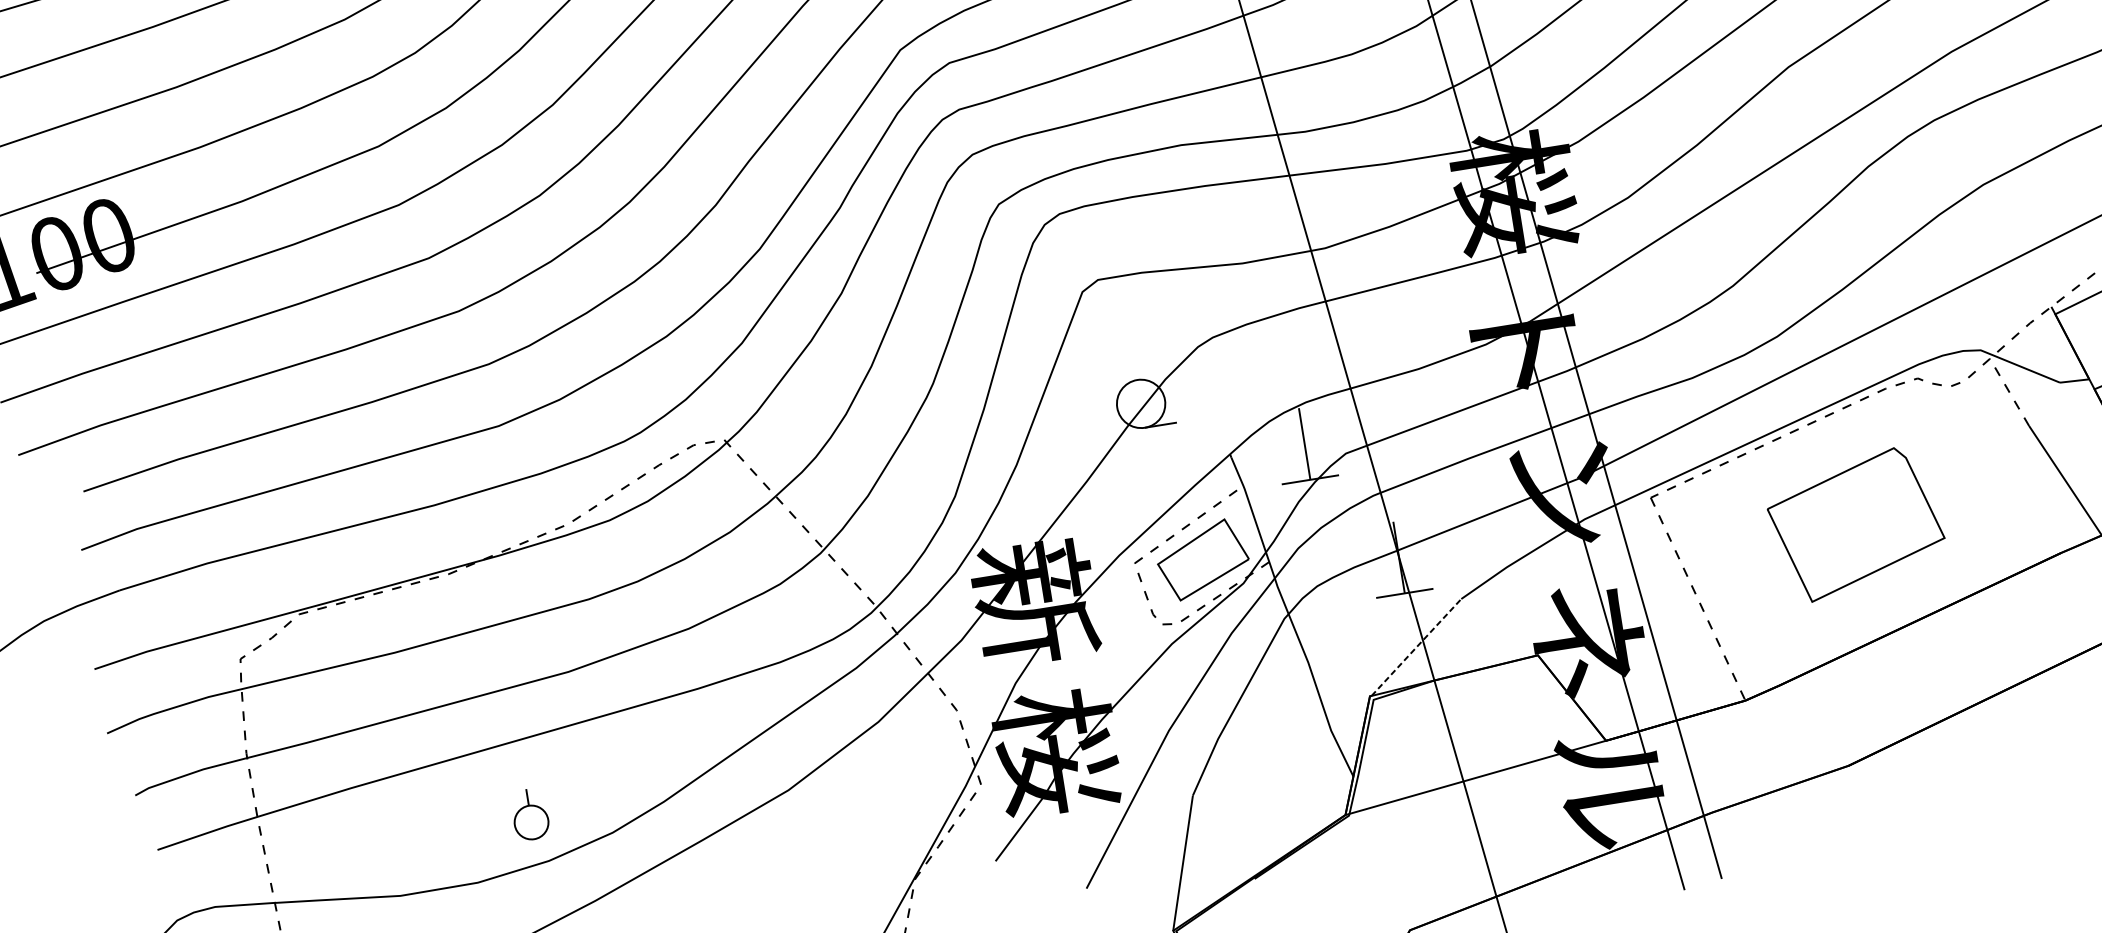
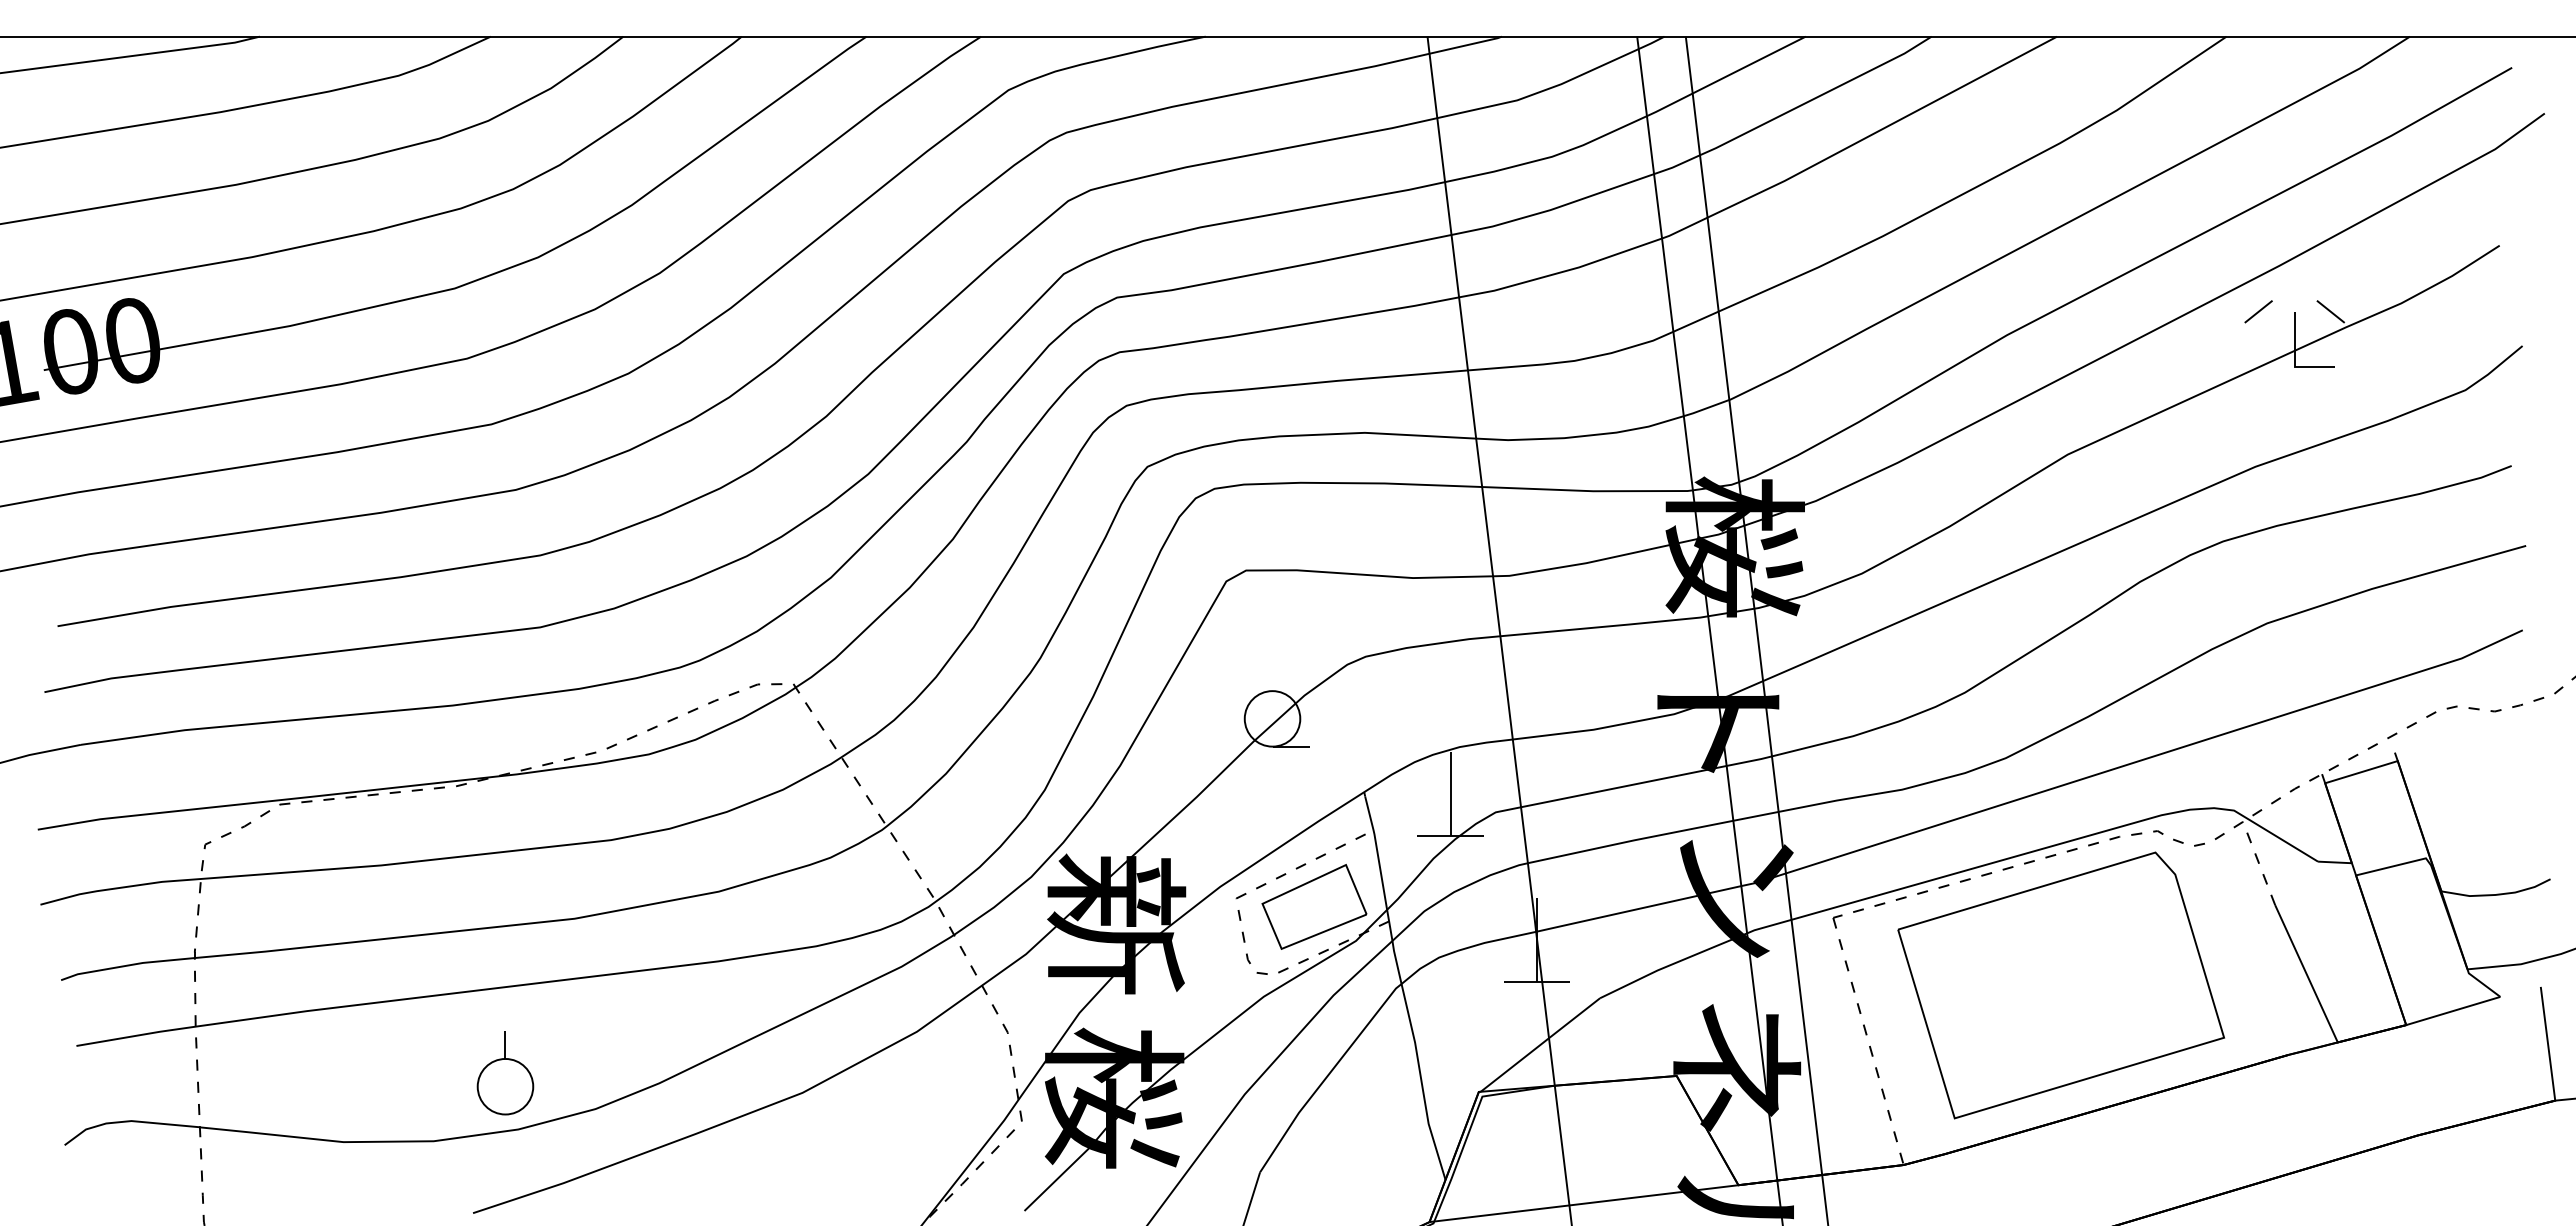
part: (1856, 524) -> (2061, 985), size x1.67
line: (1417, 646) -> (1541, 1044), dashed -> solid
part: (530, 814) -> (505, 1073), size x1.43

